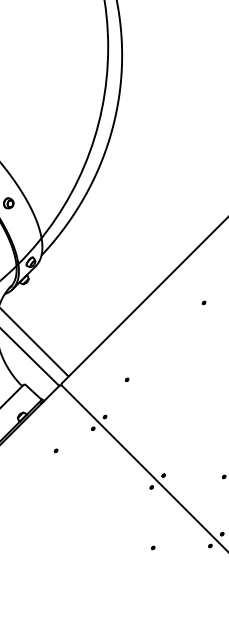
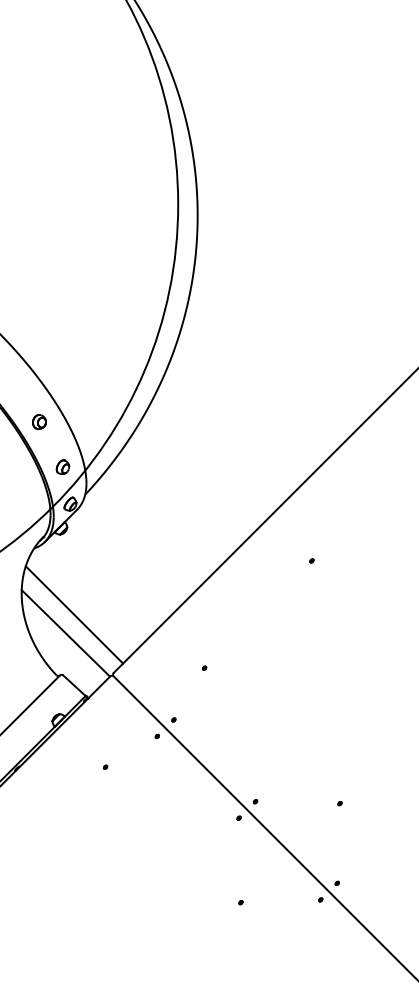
part: (25, 235) -> (62, 466), added

